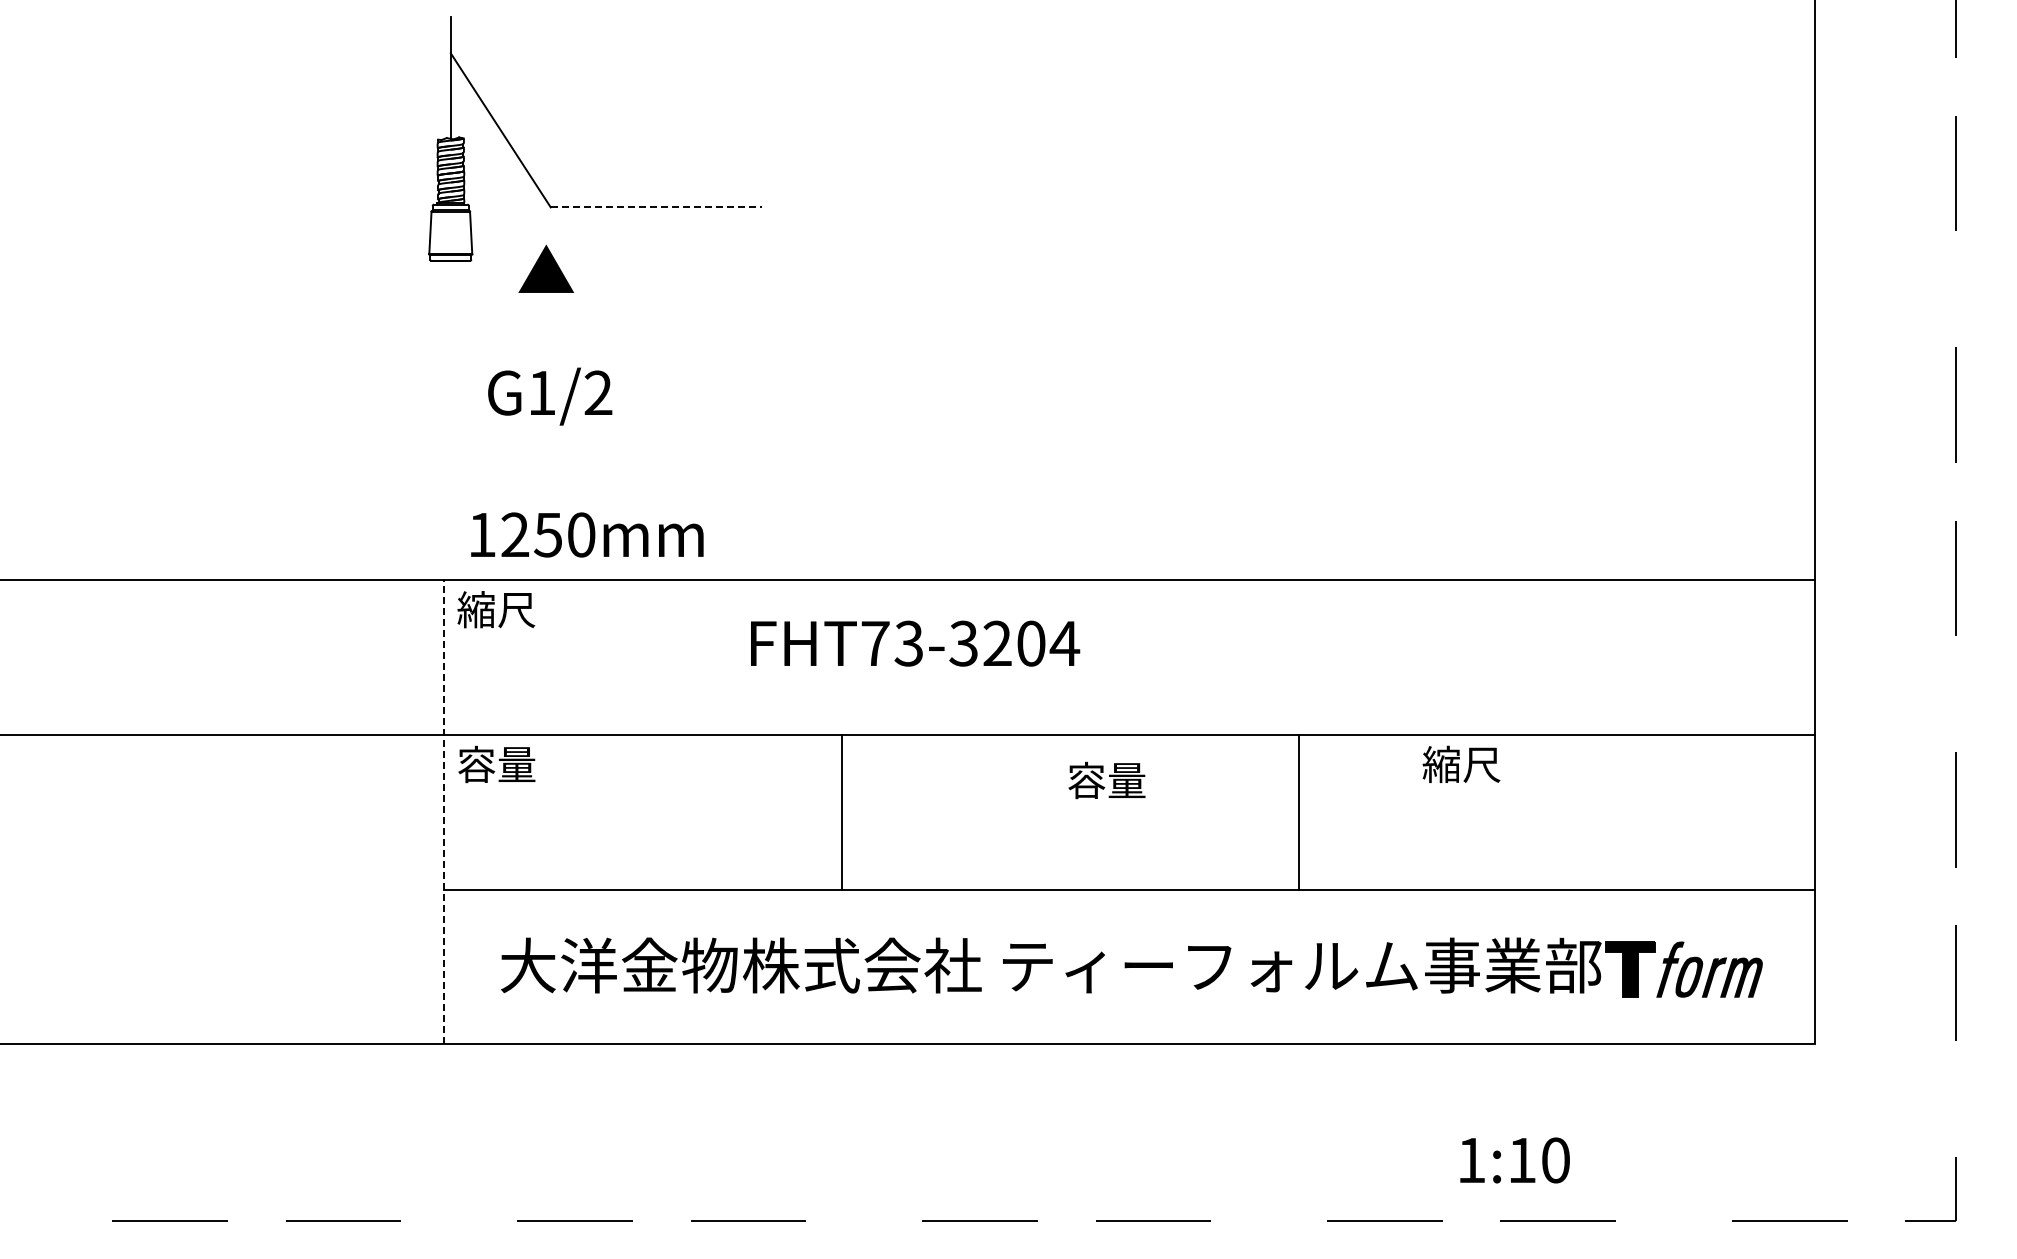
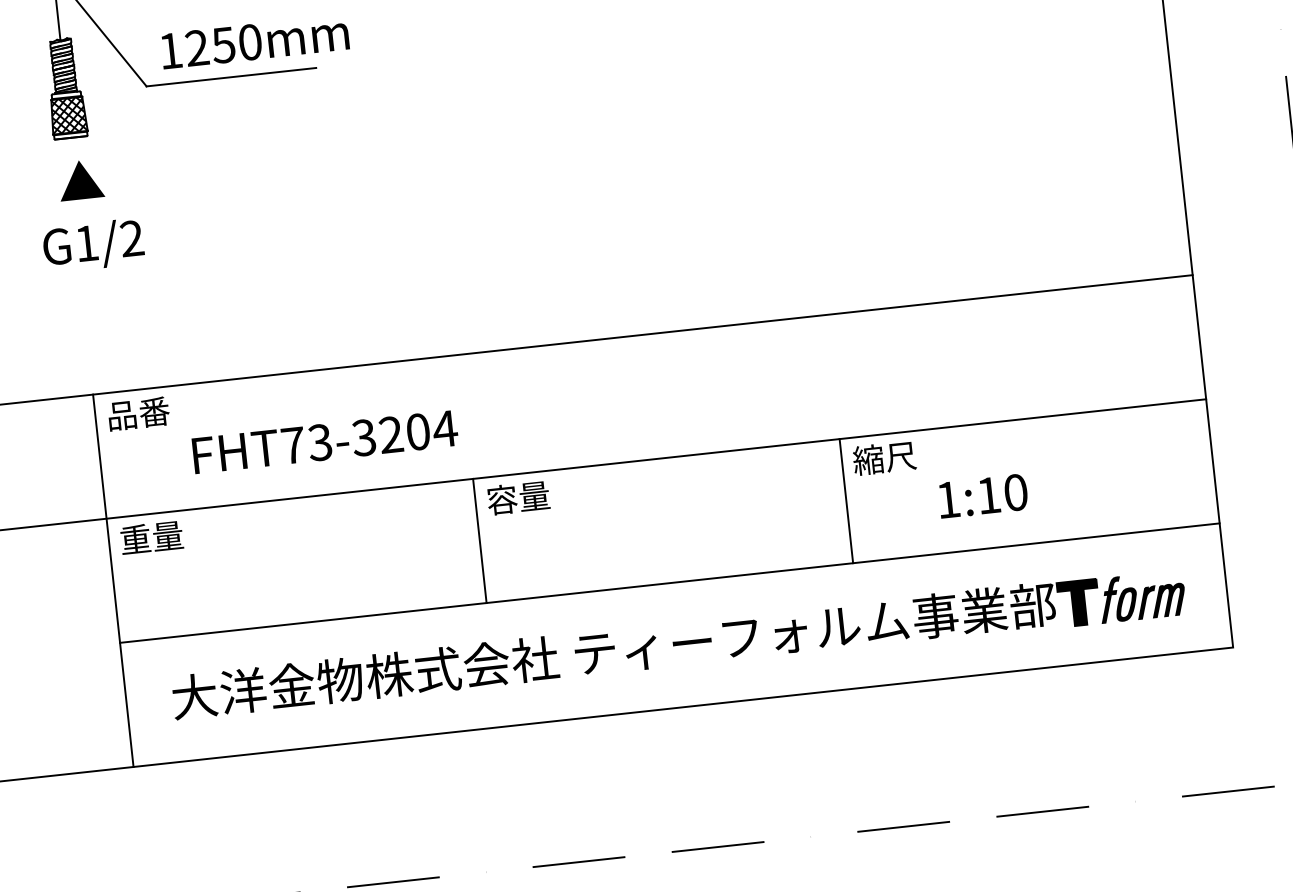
line: (656, 207) -> (231, 77), dashed -> solid
hatch: (450, 232) -> (68, 115), added
text: (545, 268) -> (80, 179), moved
text: (550, 396) -> (93, 245), moved
text: (587, 534) -> (255, 41), moved
text: (496, 609) -> (138, 413), 縮尺 -> 品番
text: (915, 643) -> (325, 441), moved
text: (1461, 763) -> (884, 457), moved
text: (476, 764) -> (135, 539), 容量 -> 重量
text: (1106, 780) -> (518, 498), moved
line: (443, 811) -> (113, 580), dashed -> solid
line: (841, 811) -> (479, 540), moved
line: (1298, 811) -> (846, 500), moved
text: (1514, 1160) -> (982, 496), moved

